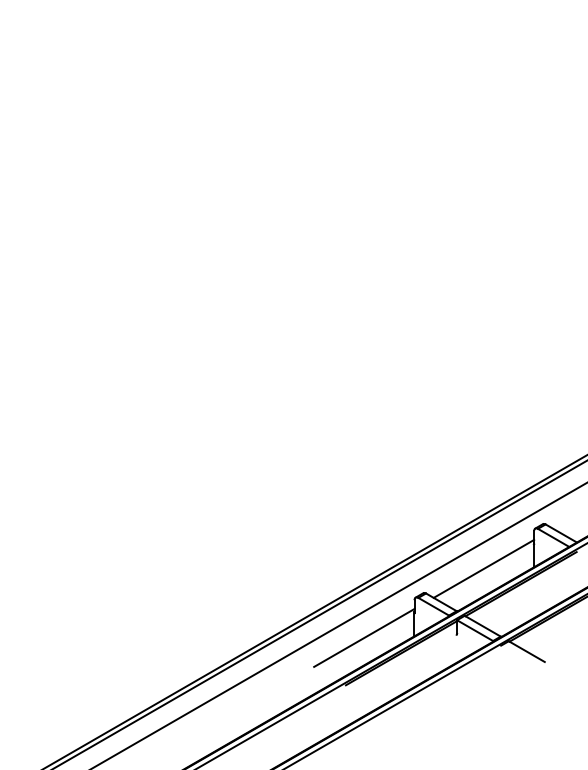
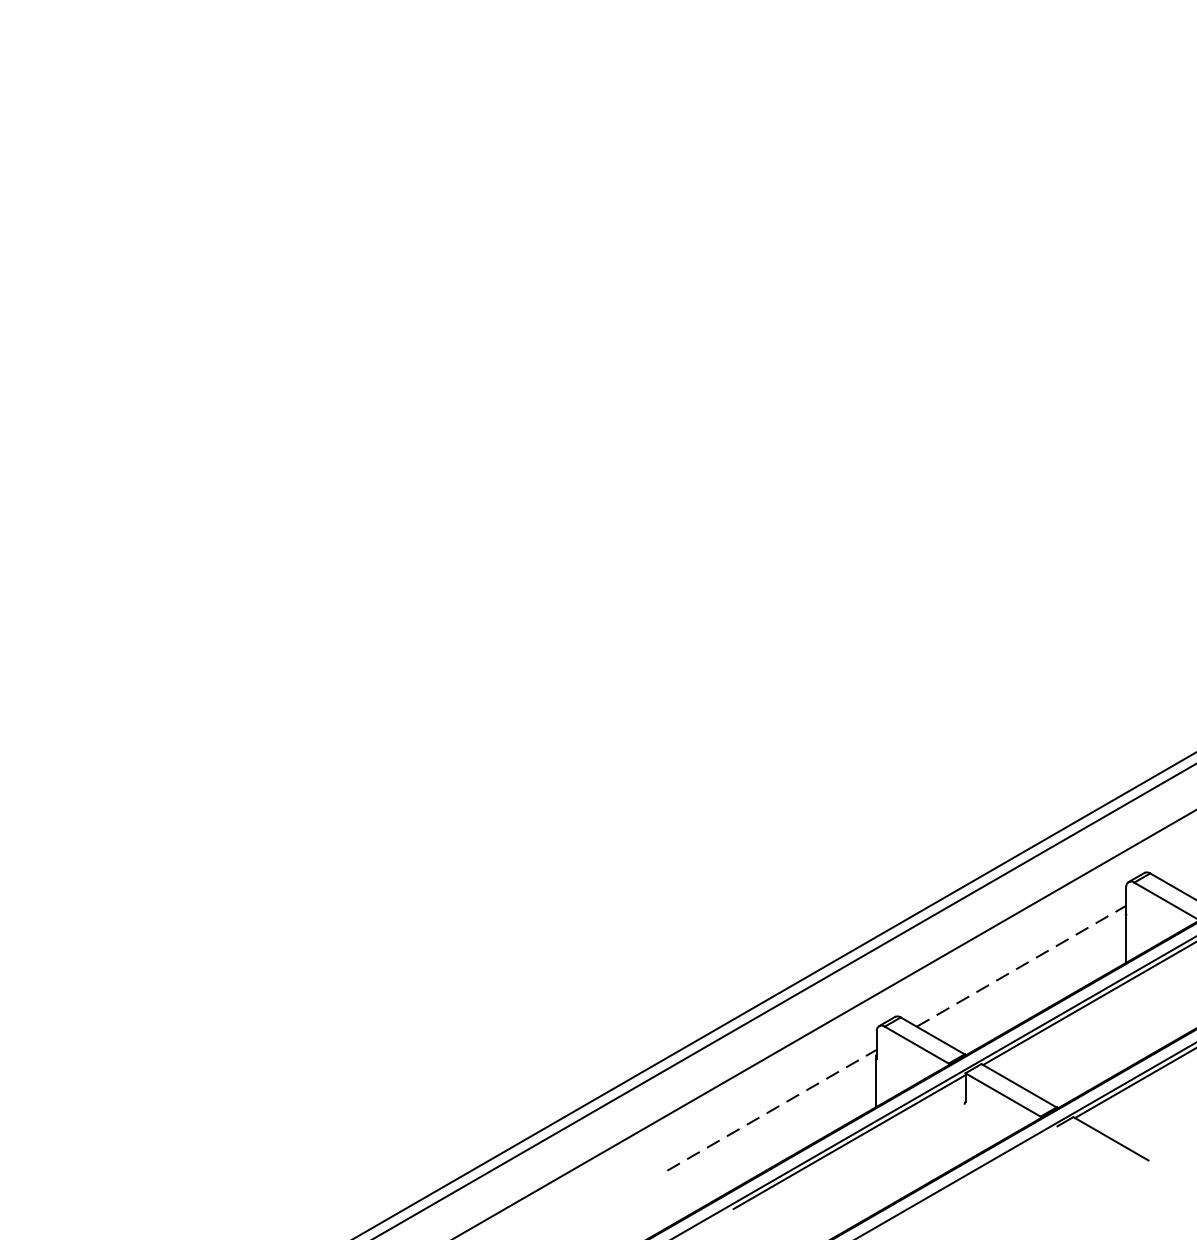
line: (483, 568) -> (1020, 965), solid -> dashed
line: (364, 637) -> (772, 1109), solid -> dashed

